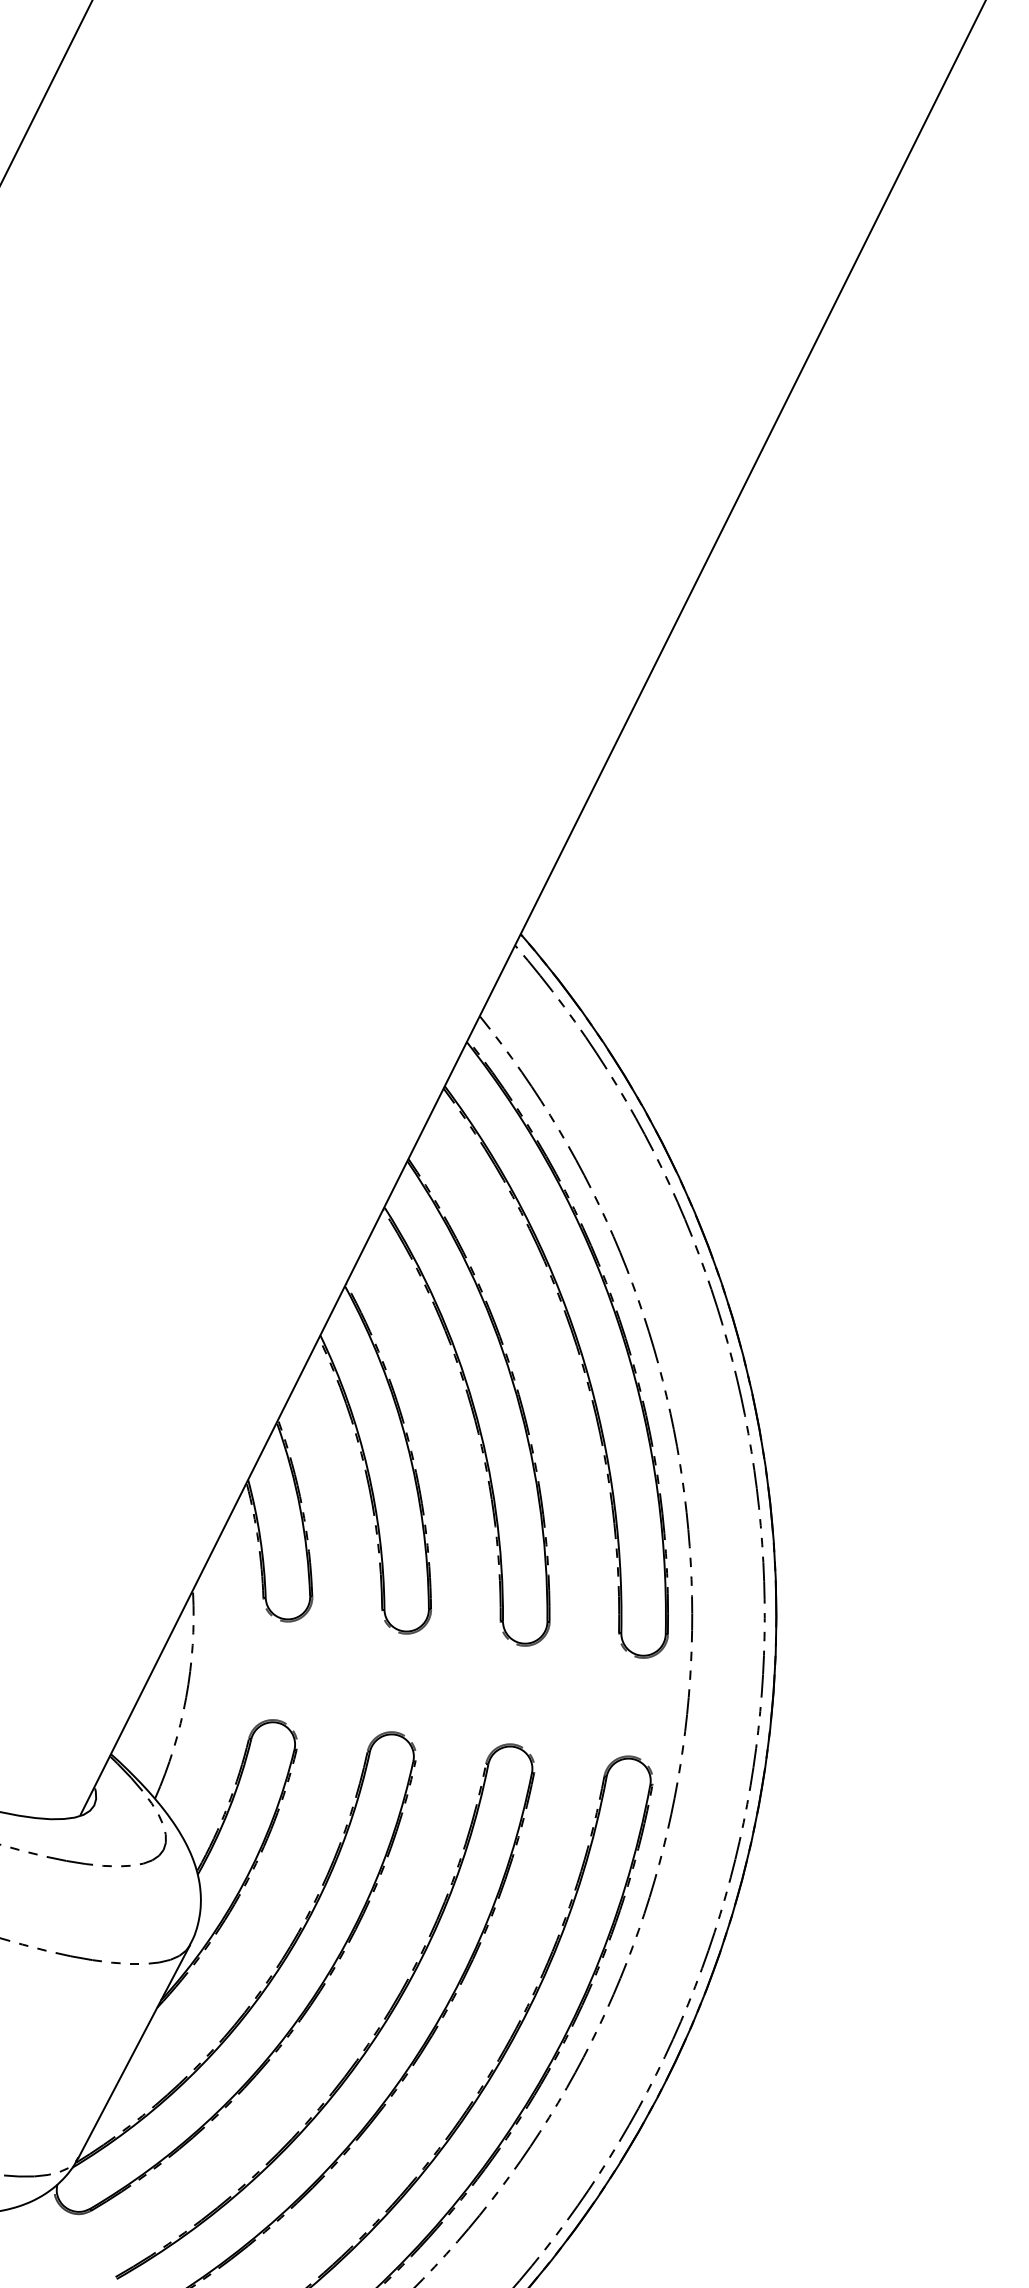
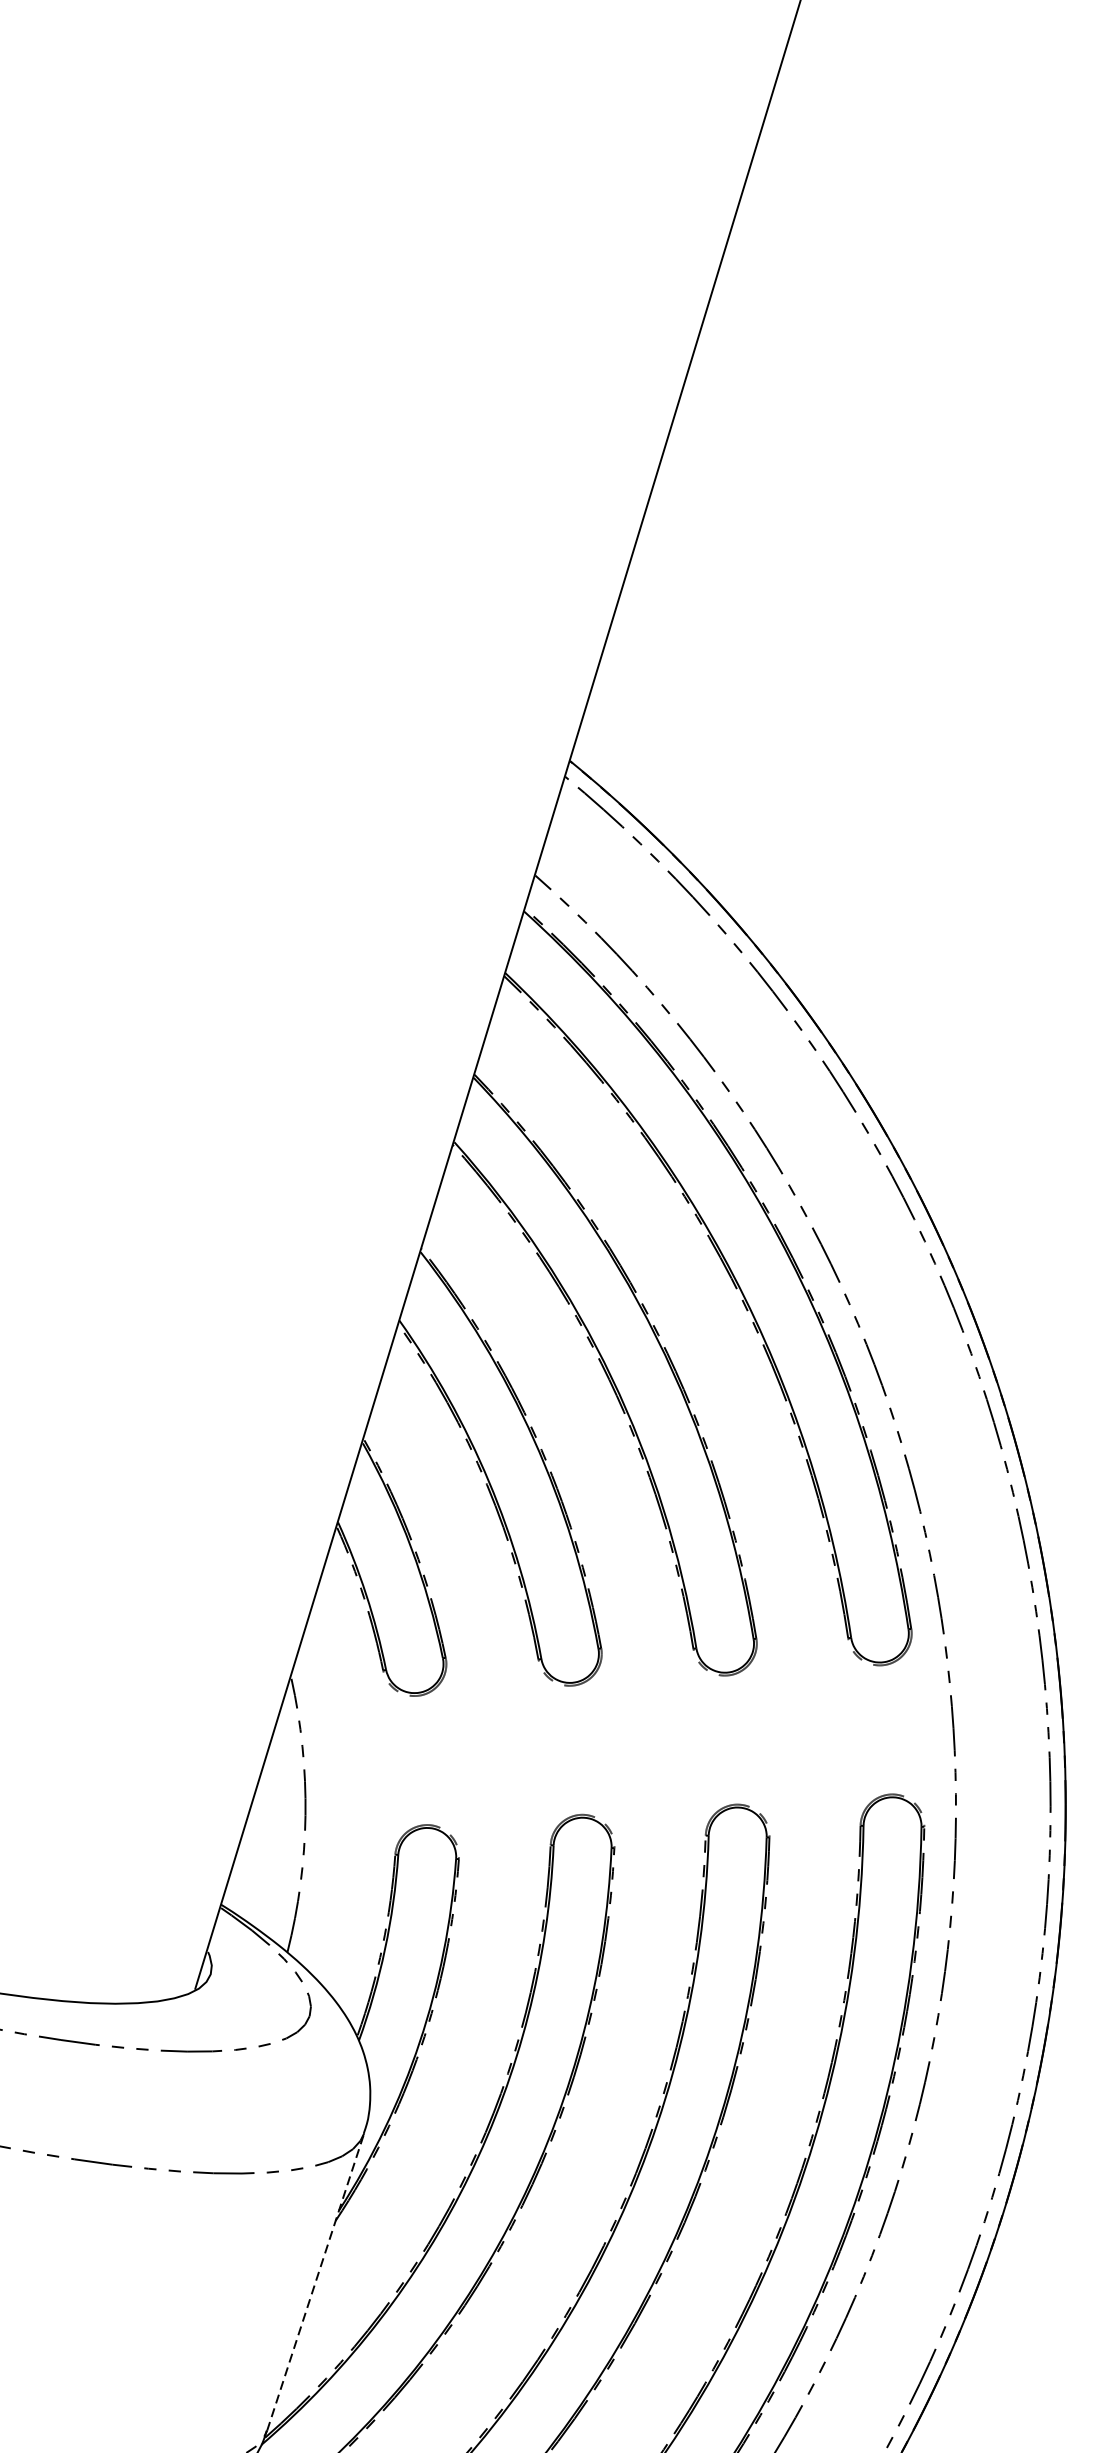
line: (134, 2051) -> (316, 2281), solid -> dashed

